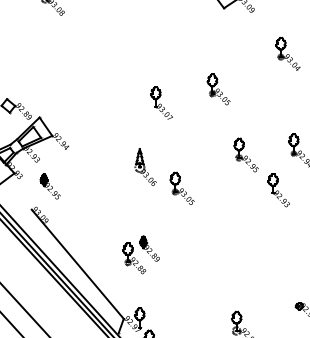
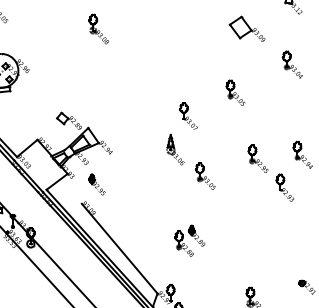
part: (286, 53) -> (291, 64), moved
part: (218, 88) -> (235, 92), moved
part: (145, 166) -> (175, 149), moved
part: (182, 187) -> (205, 175), moved
part: (140, 254) -> (189, 240), moved

